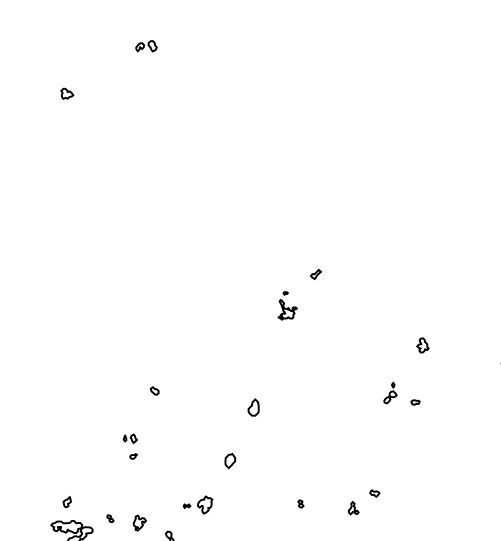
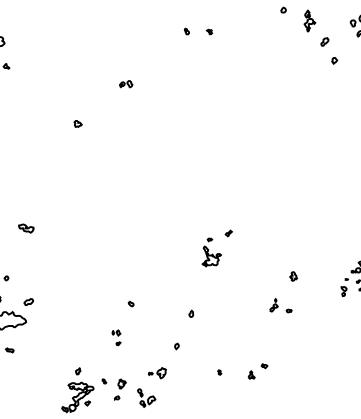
part: (147, 46) -> (126, 84), moved
part: (287, 305) -> (211, 252), size x1.67
part: (254, 406) -> (191, 313), size x0.62
part: (229, 461) -> (176, 346), size x0.62

